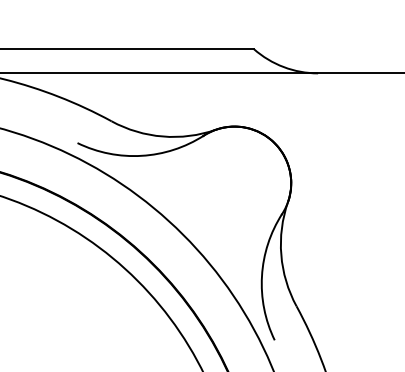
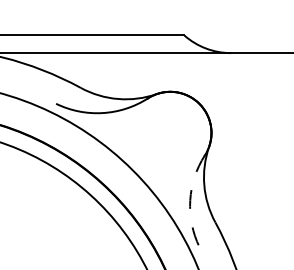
arc: (261, 276) -> (189, 200), solid -> dashed

